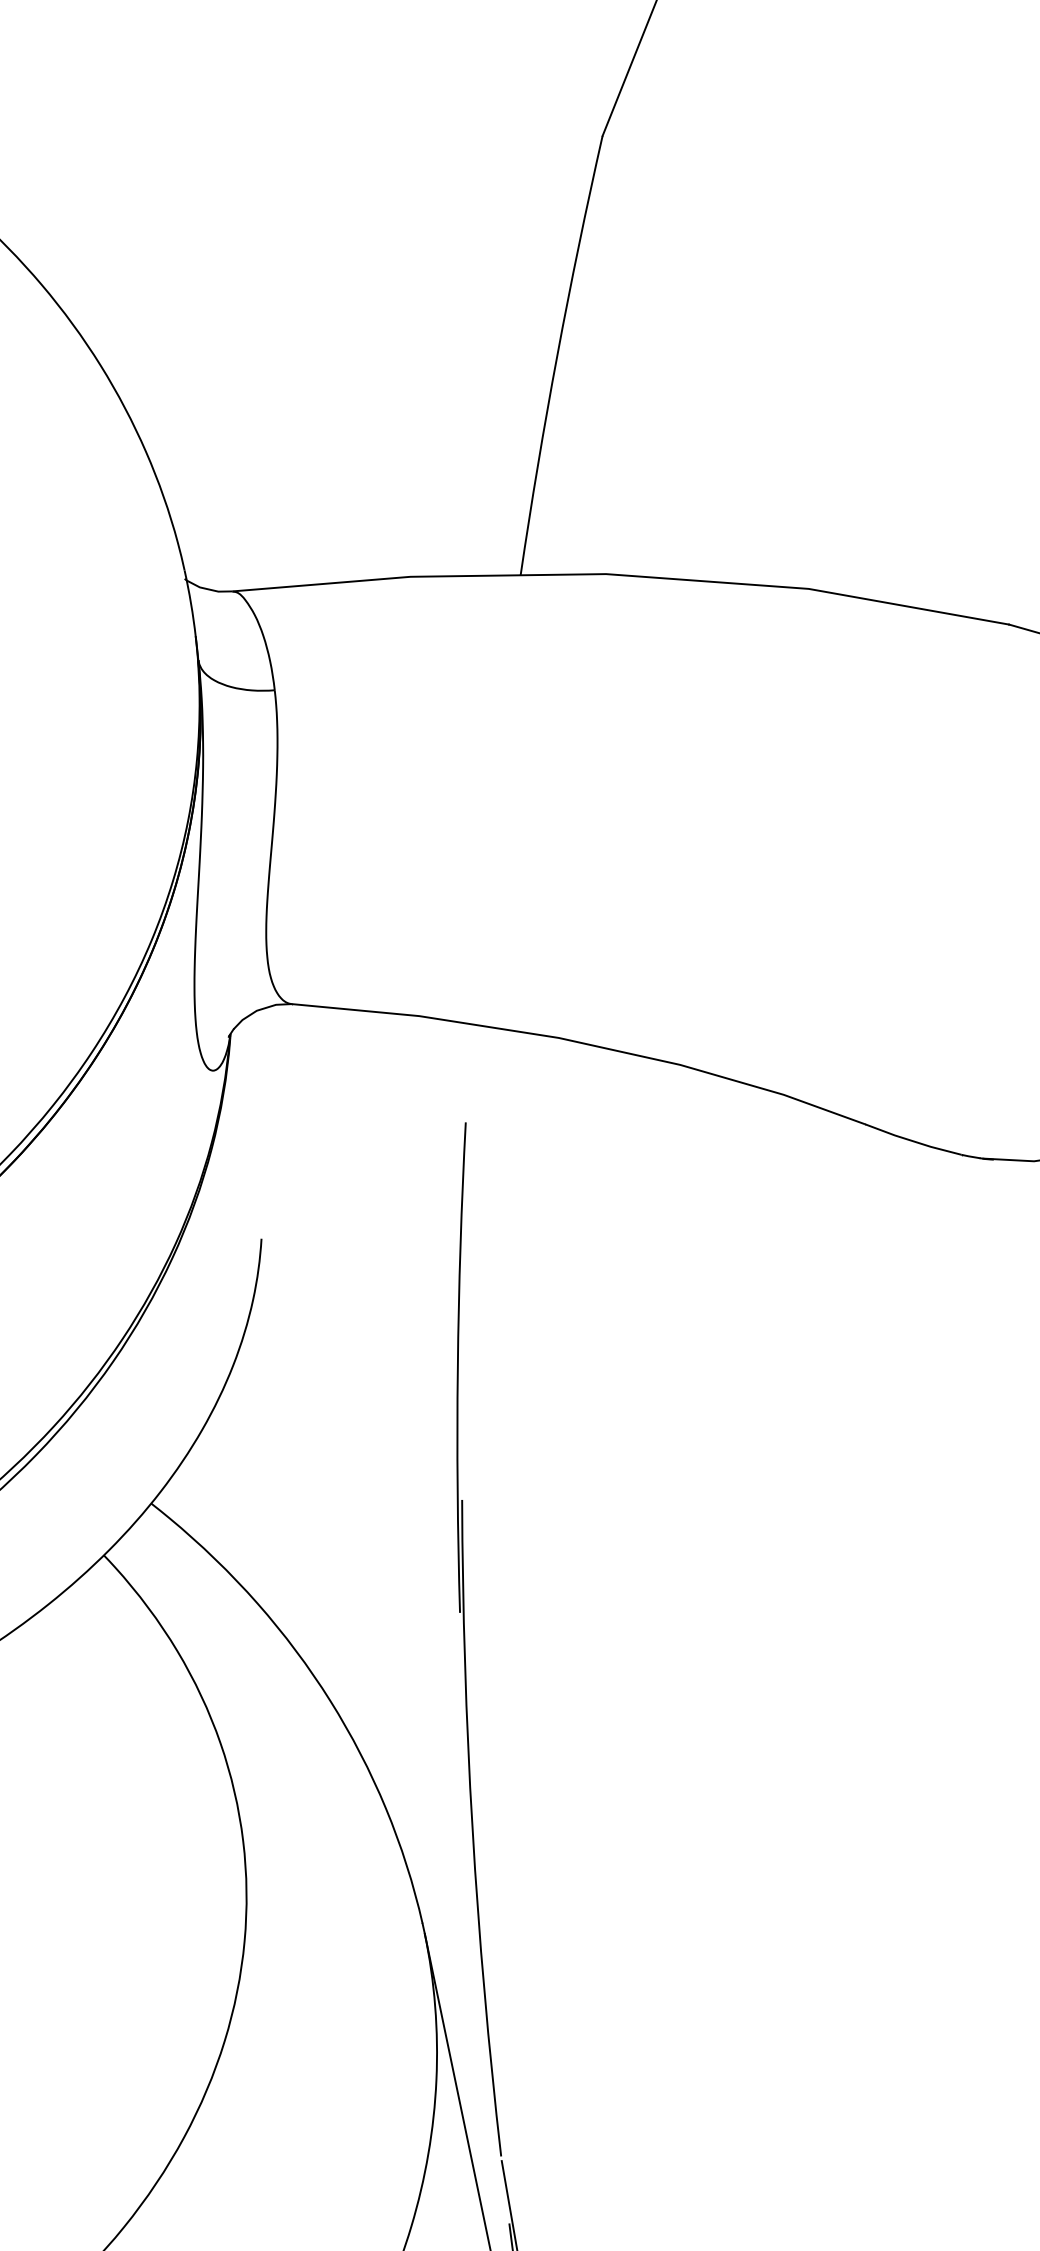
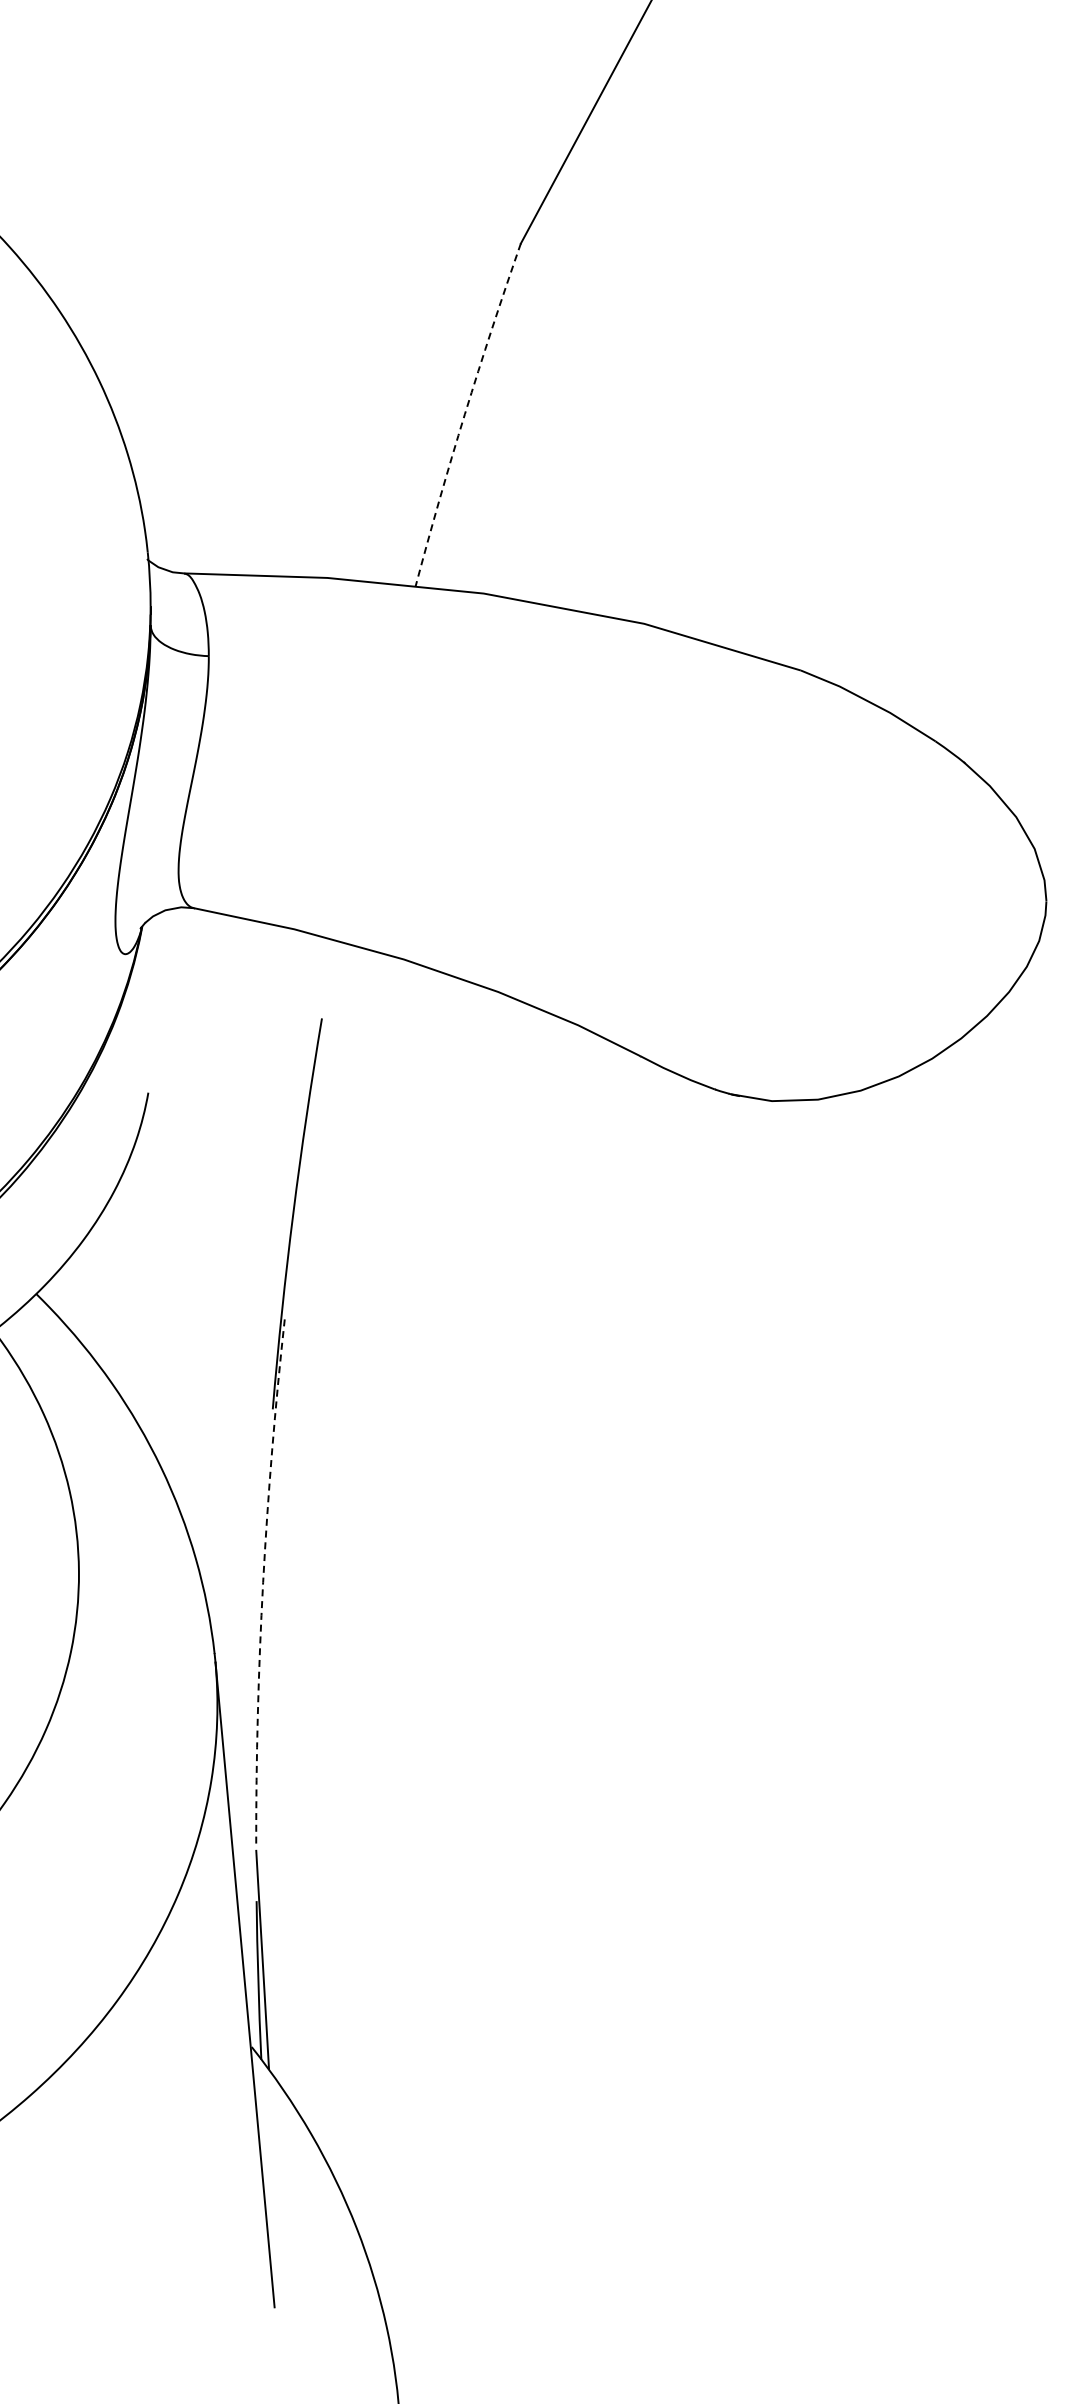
arc: (556, 355) -> (464, 414), solid -> dashed
arc: (472, 1828) -> (263, 1582), solid -> dashed

